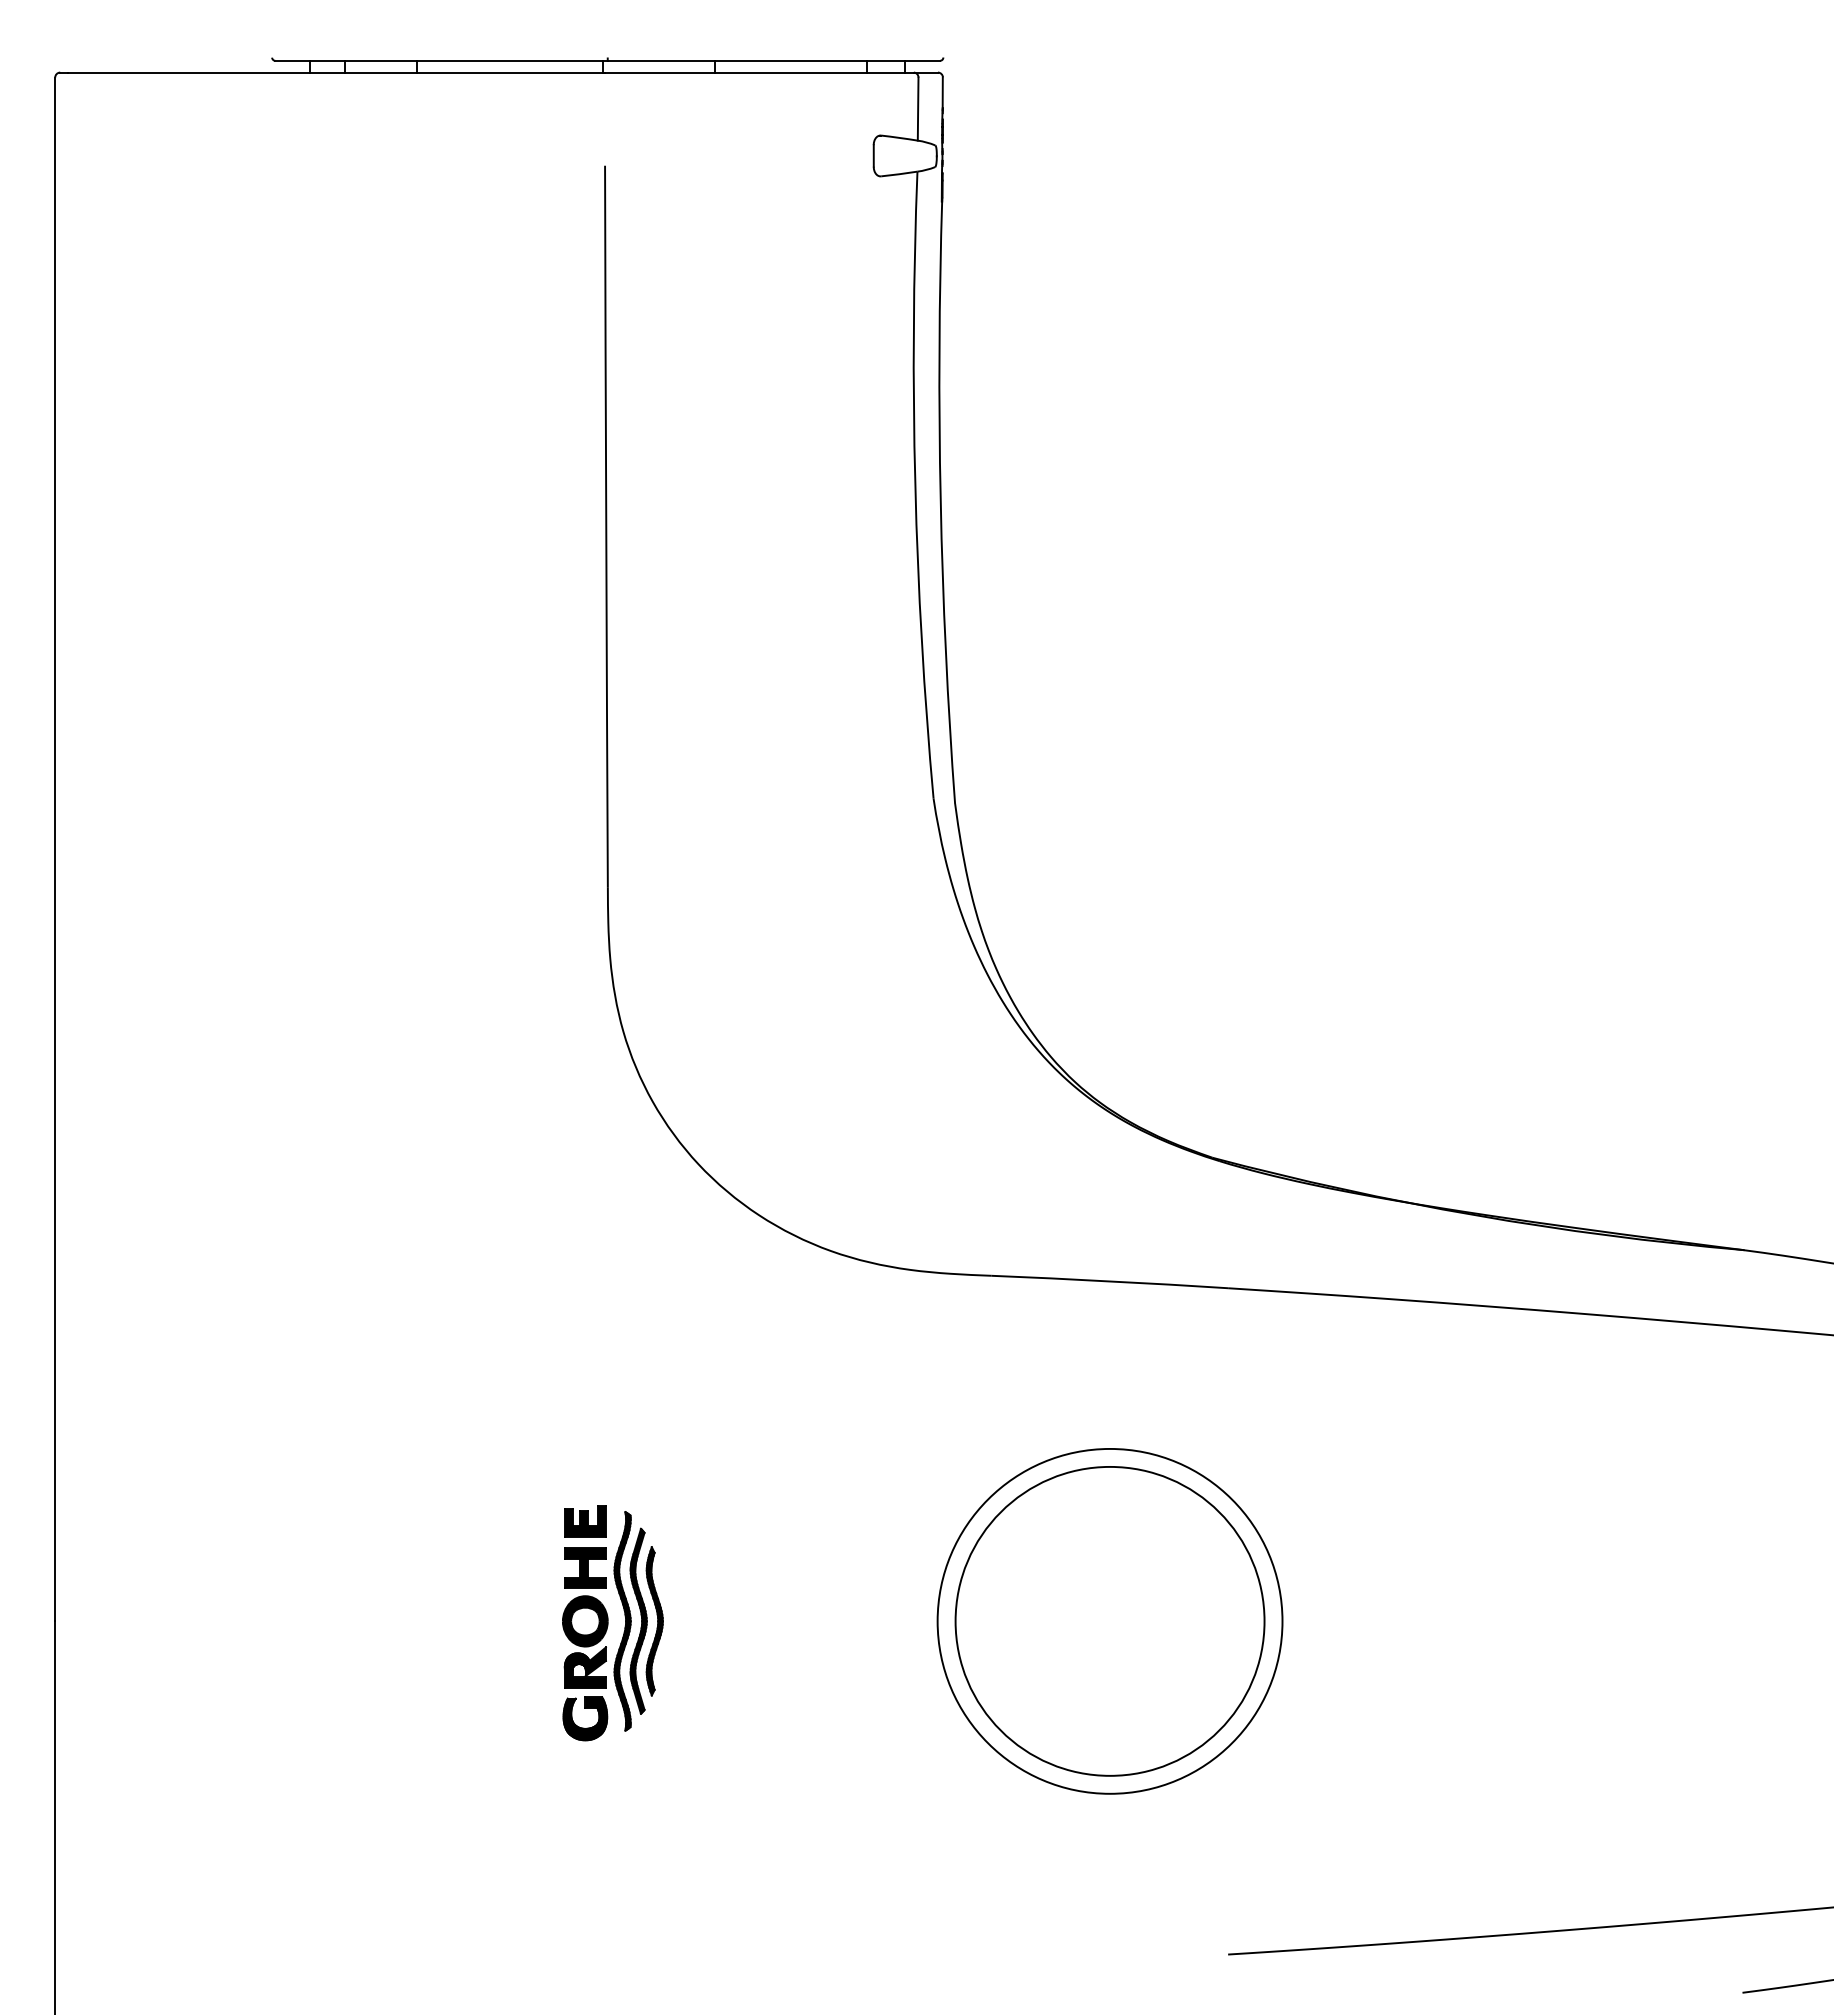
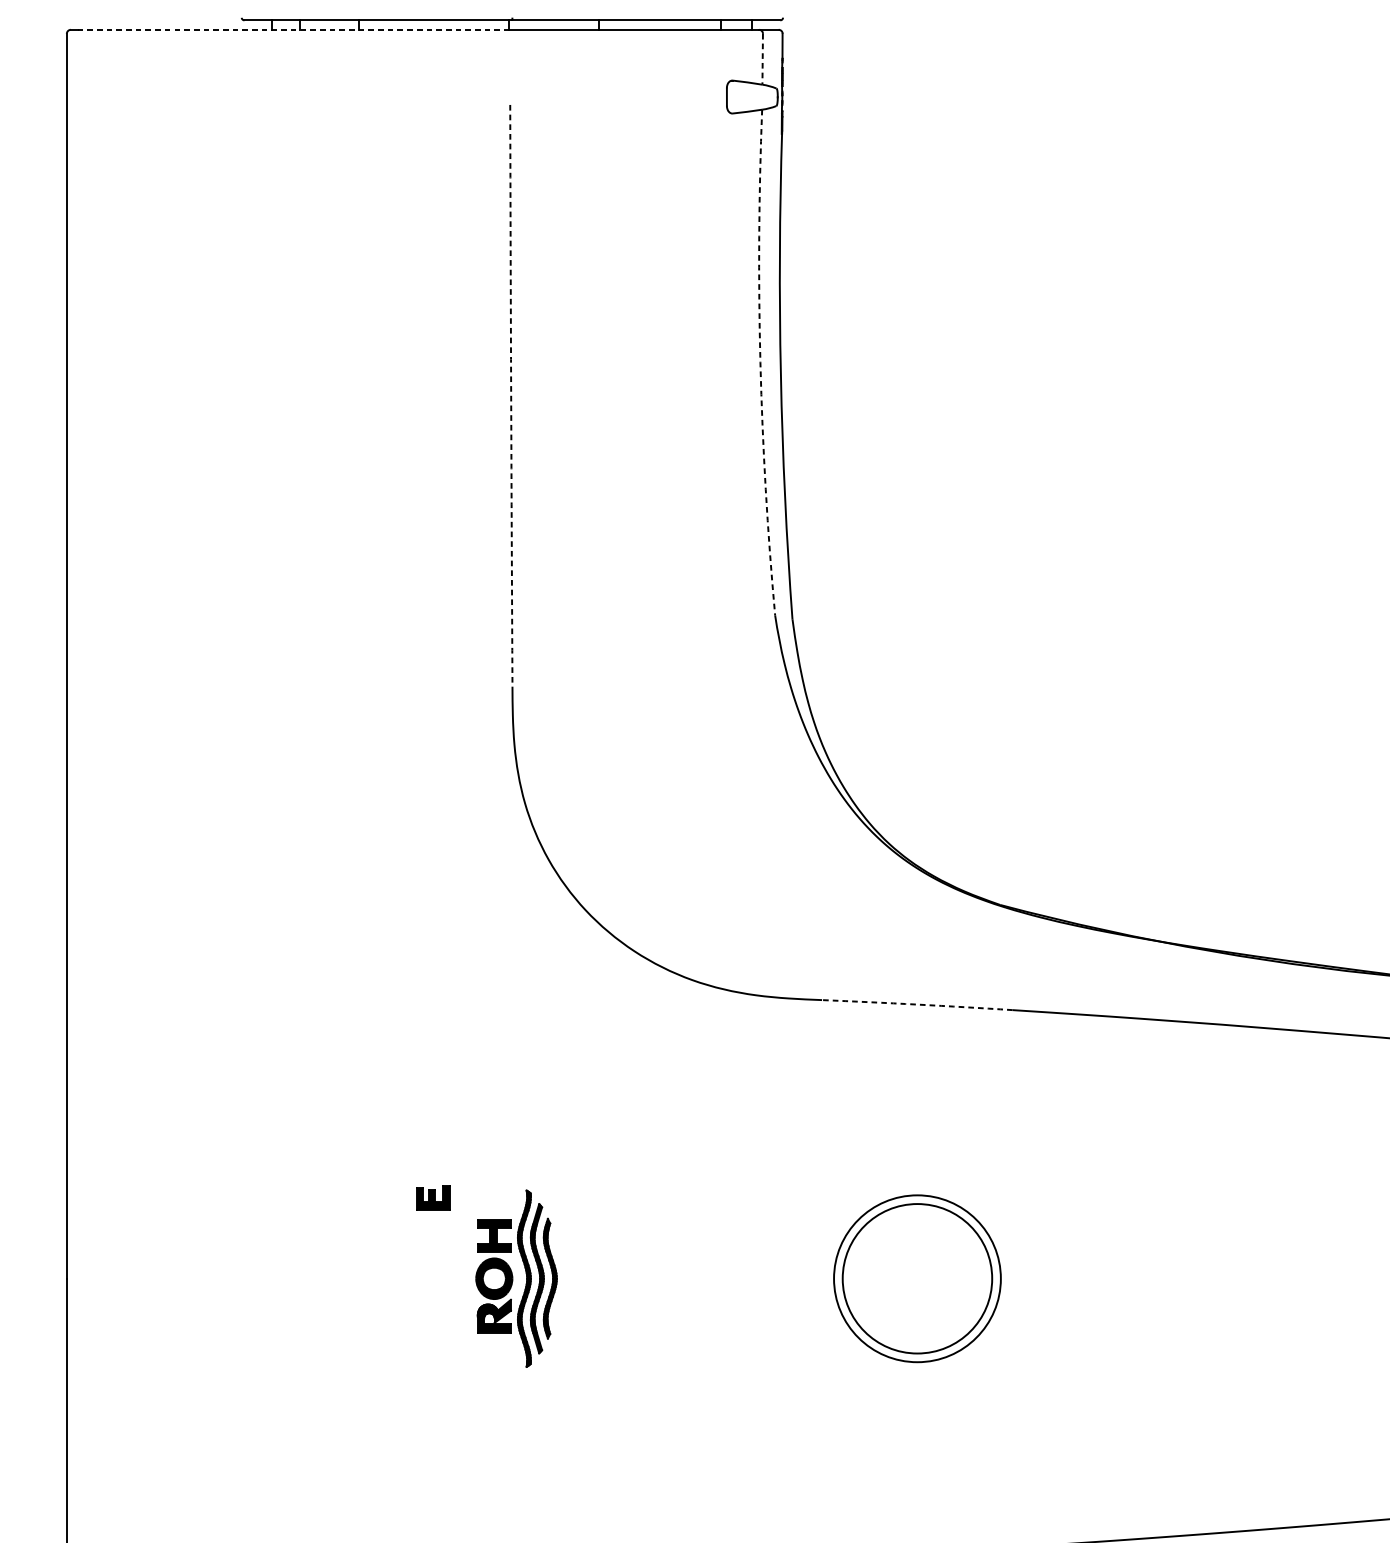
line: (337, 72) -> (294, 29), solid -> dashed
line: (918, 109) -> (762, 59), solid -> dashed
arc: (915, 485) -> (760, 362), solid -> dashed
arc: (606, 526) -> (511, 395), solid -> dashed
arc: (1109, 1281) -> (917, 1004), solid -> dashed
part: (585, 1521) -> (433, 1198), moved
circle: (1109, 1620) -> (917, 1278), size x0.6
circle: (1109, 1620) -> (917, 1278), size x0.6
part: (583, 1727) -> (492, 1364), removed

